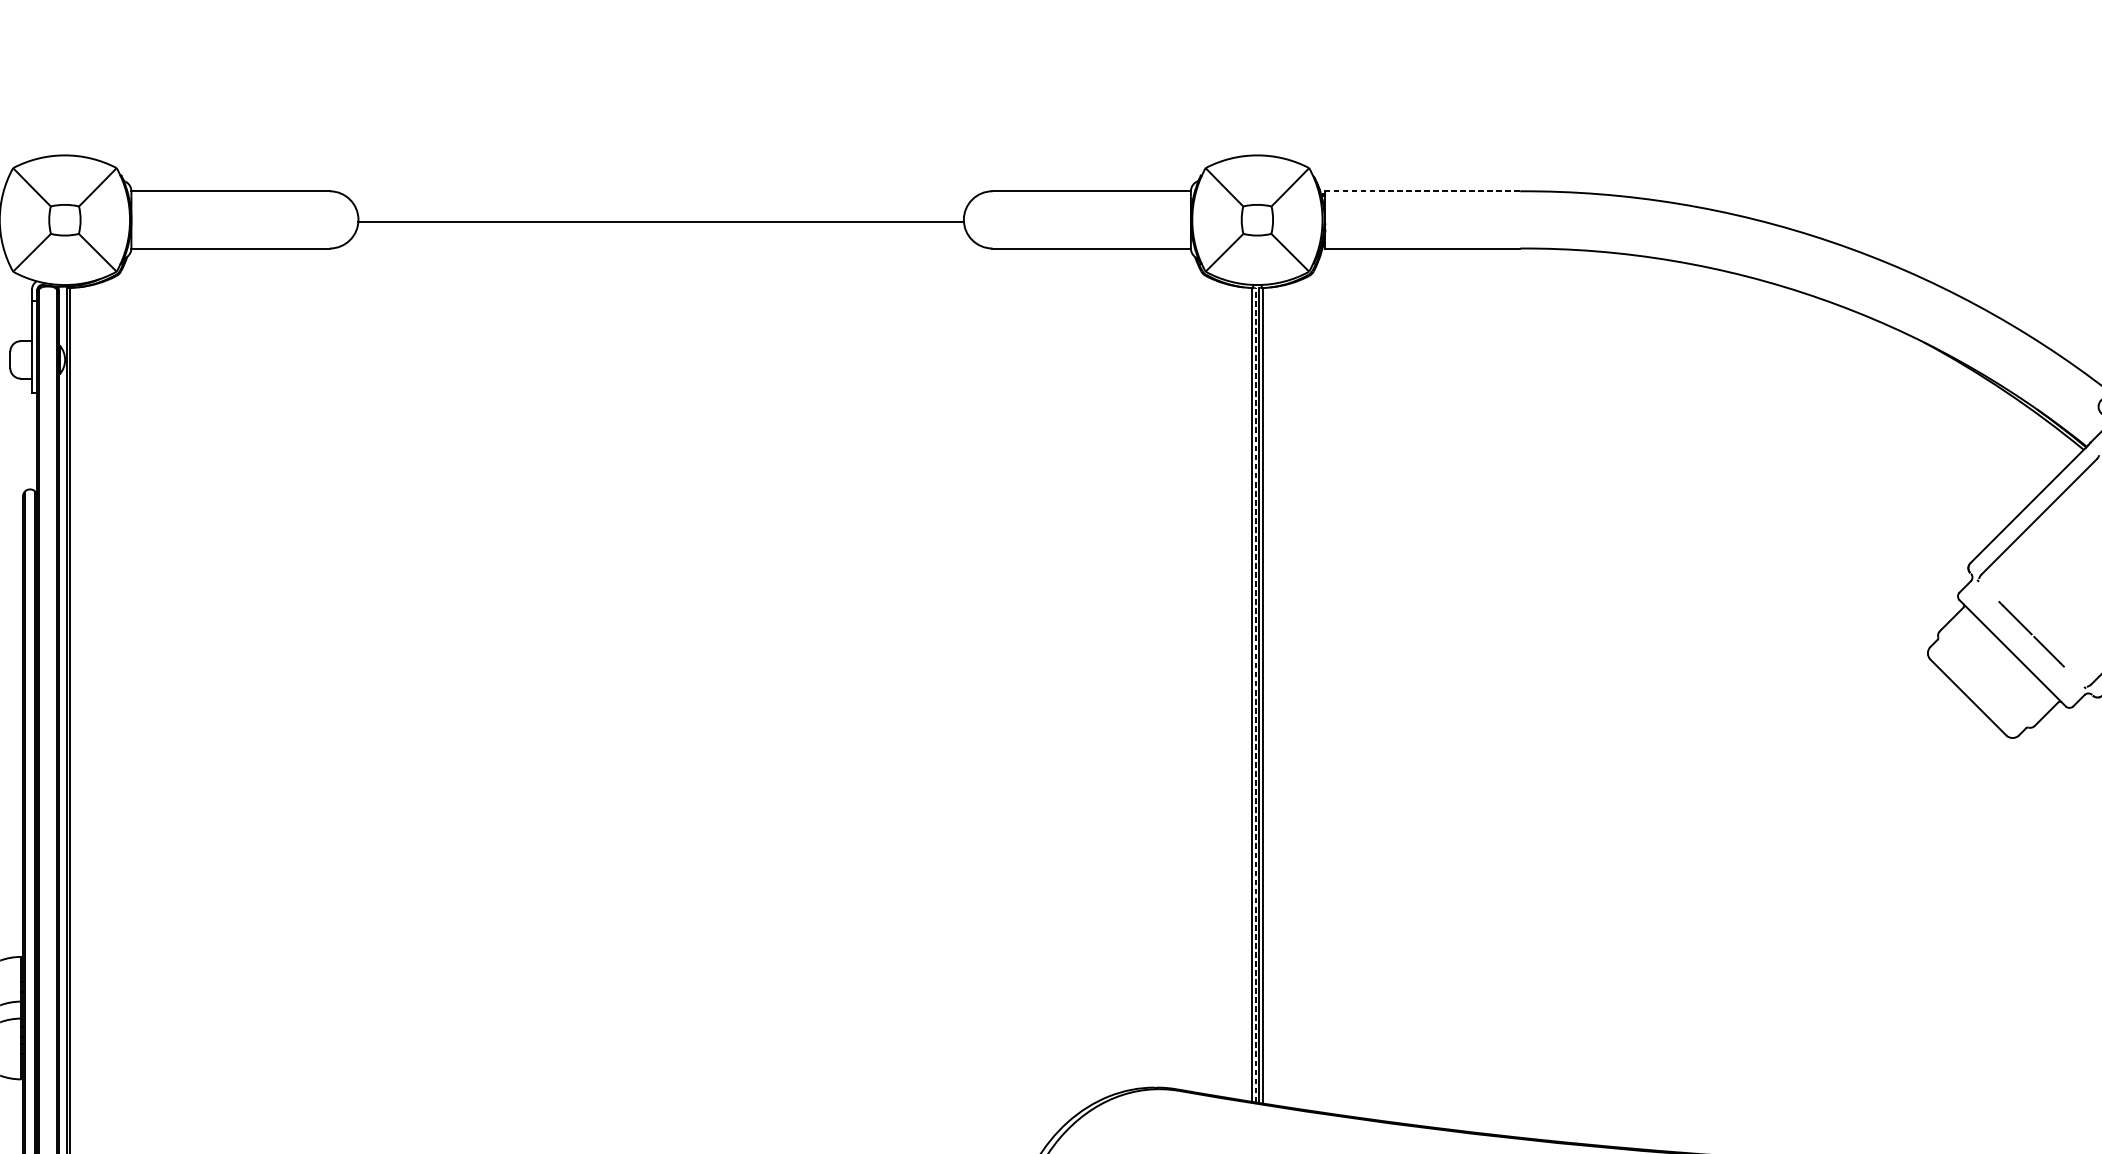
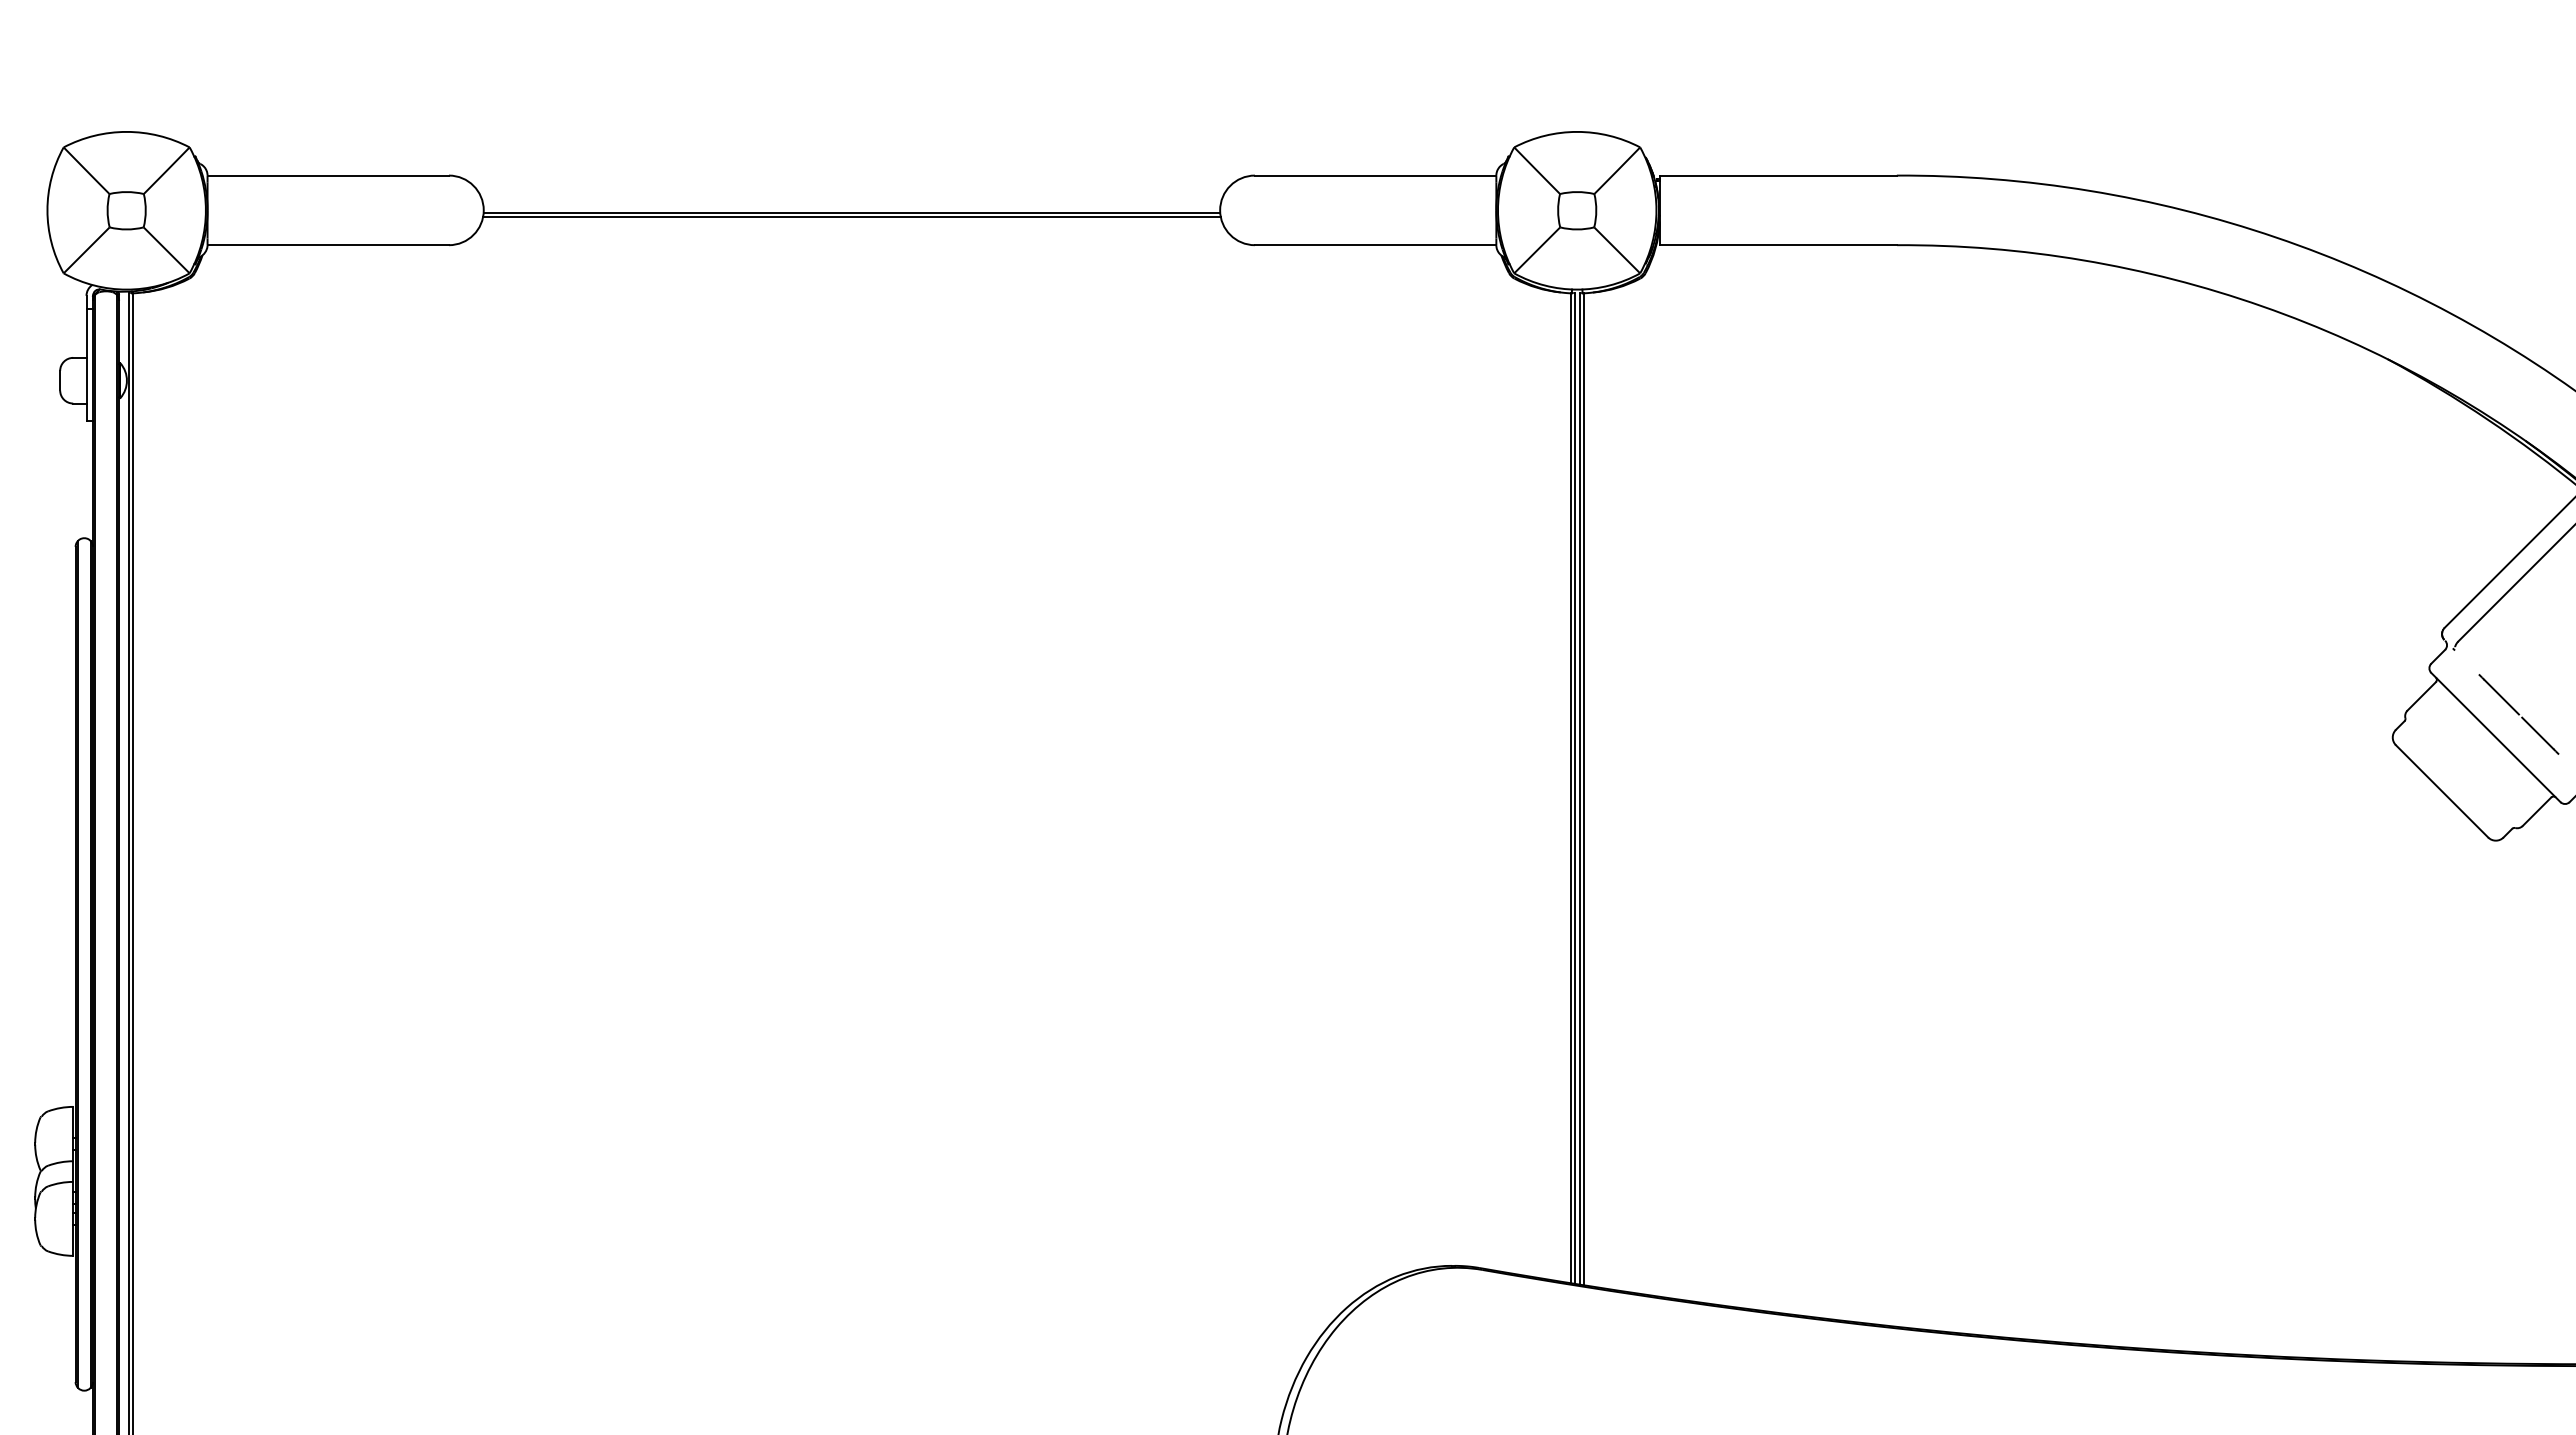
line: (1422, 191) -> (1777, 175), dashed -> solid
line: (660, 224) -> (851, 216), added
line: (1255, 694) -> (1575, 787), dashed -> solid

